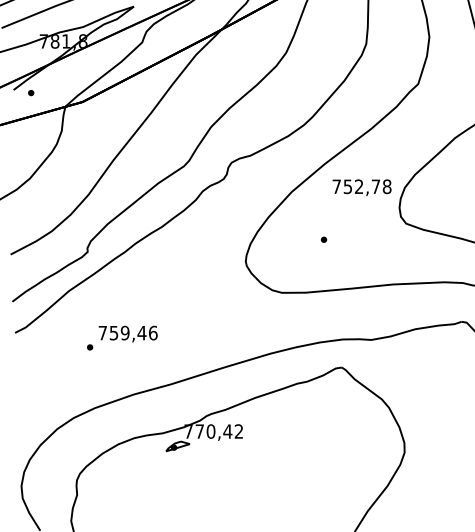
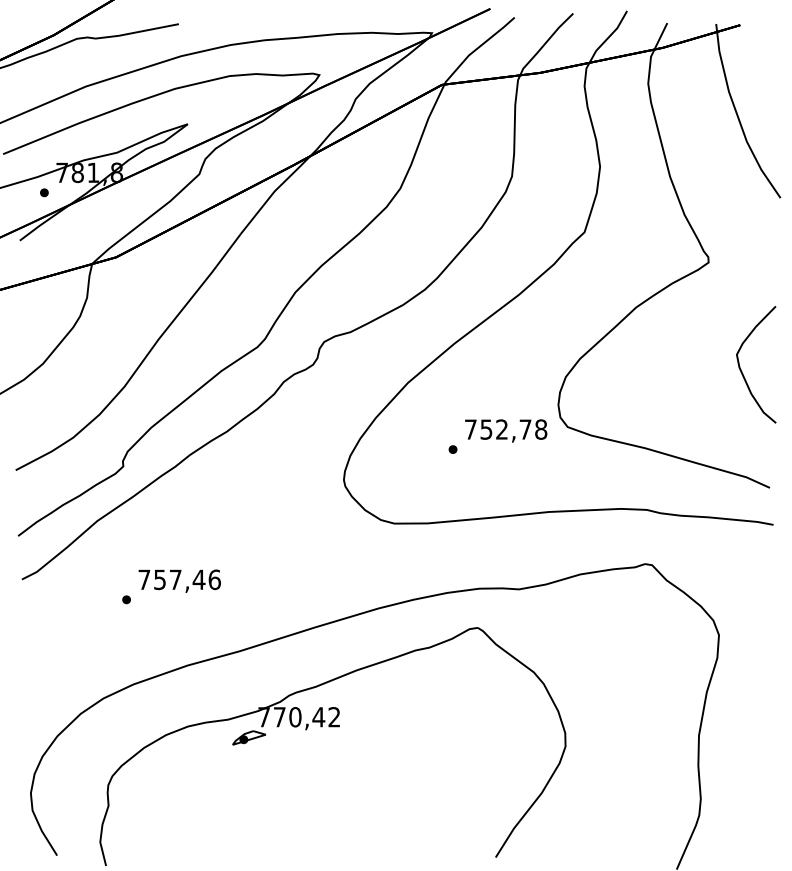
part: (31, 92) -> (44, 192), moved
text: (362, 187) -> (506, 430), moved
text: (125, 332) -> (175, 579), 759,46 -> 757,46

